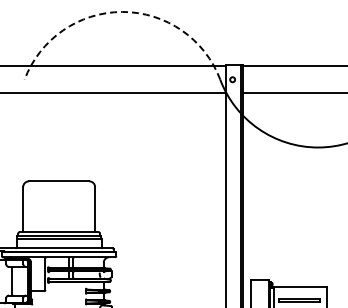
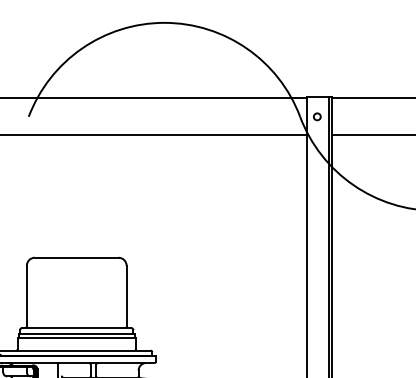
arc: (122, 11) -> (164, 22), dashed -> solid

